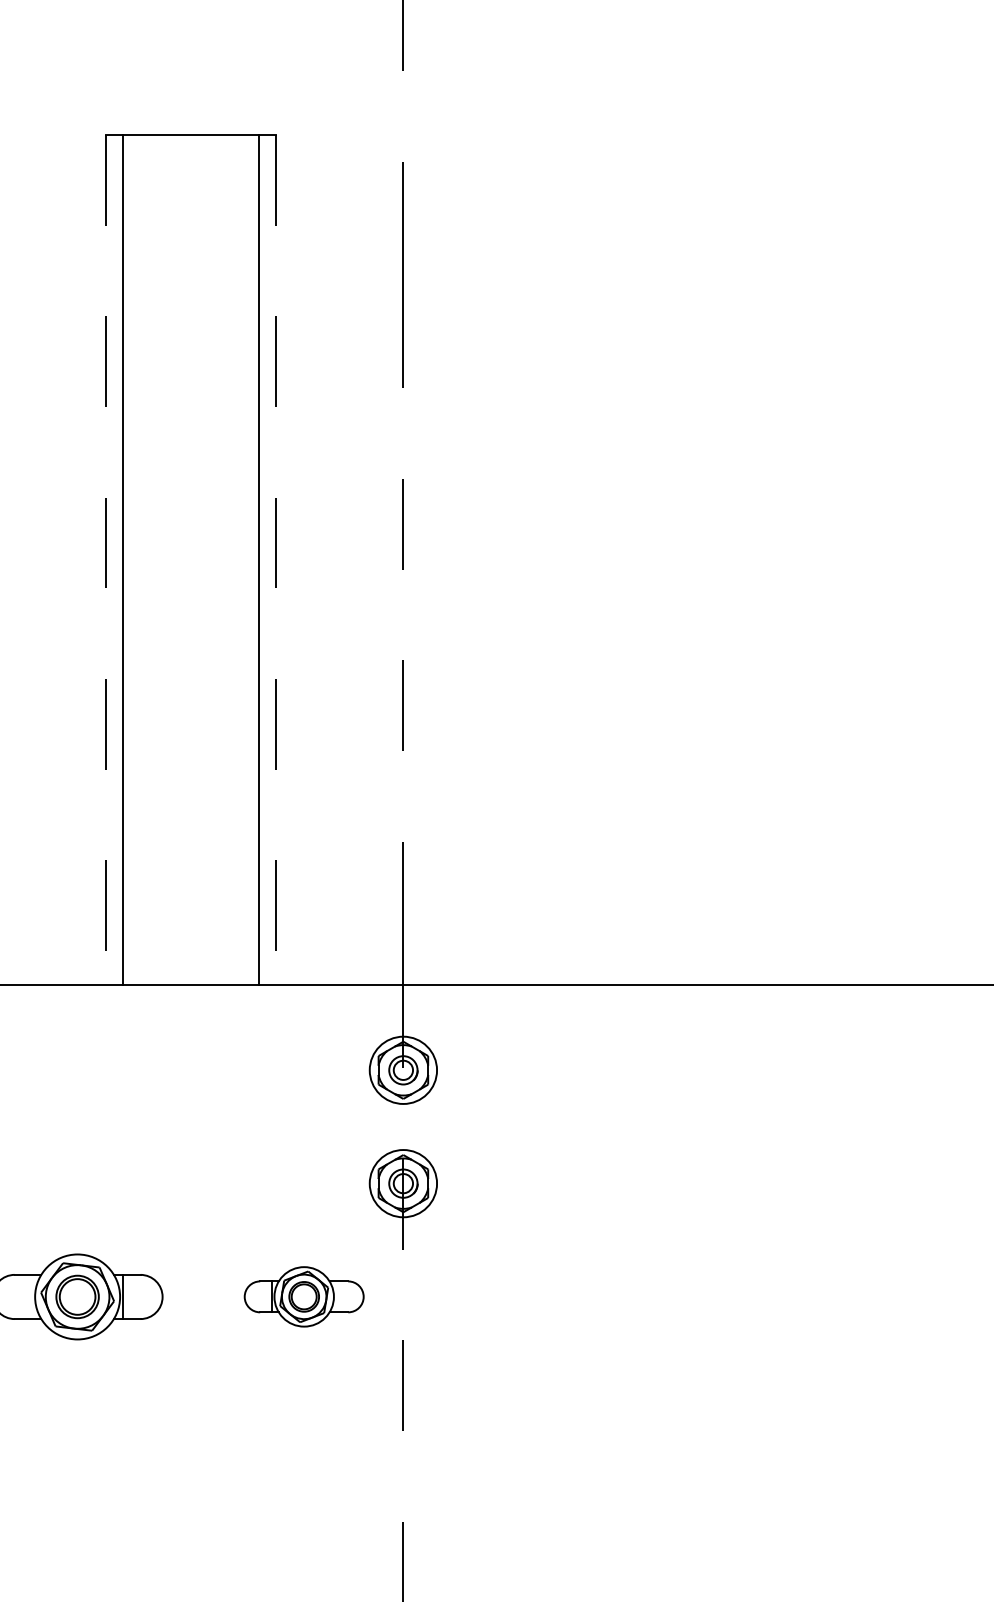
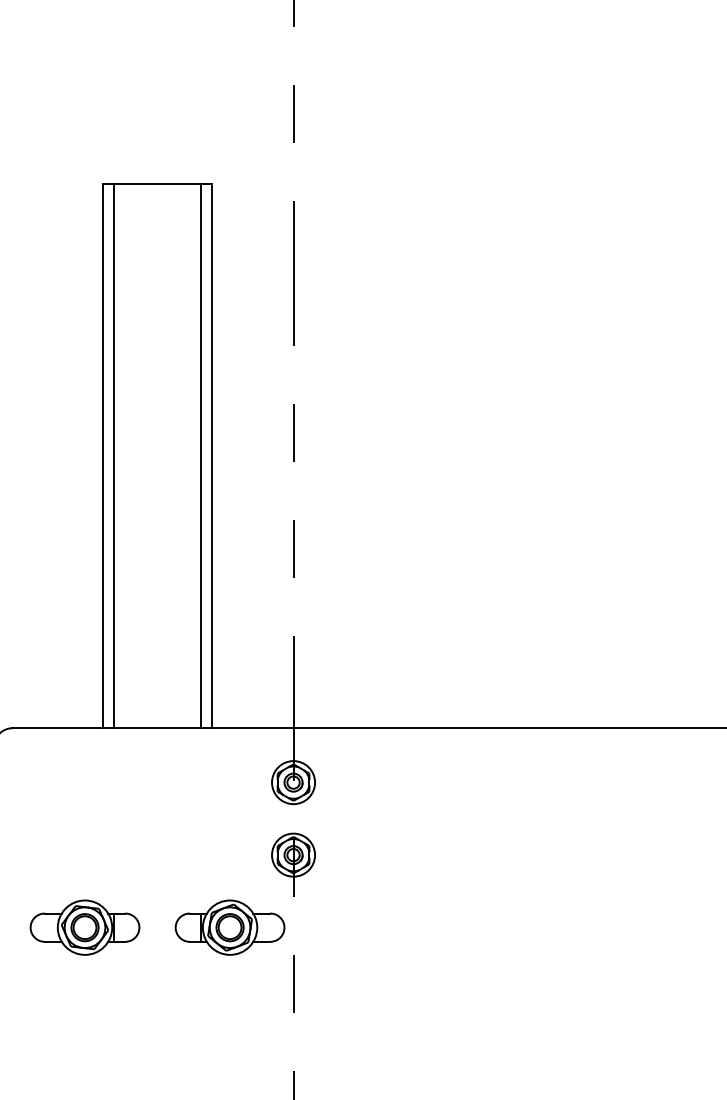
line: (106, 560) -> (103, 456), dashed -> solid
line: (275, 560) -> (211, 456), dashed -> solid
part: (303, 1296) -> (229, 927), size x1.43

